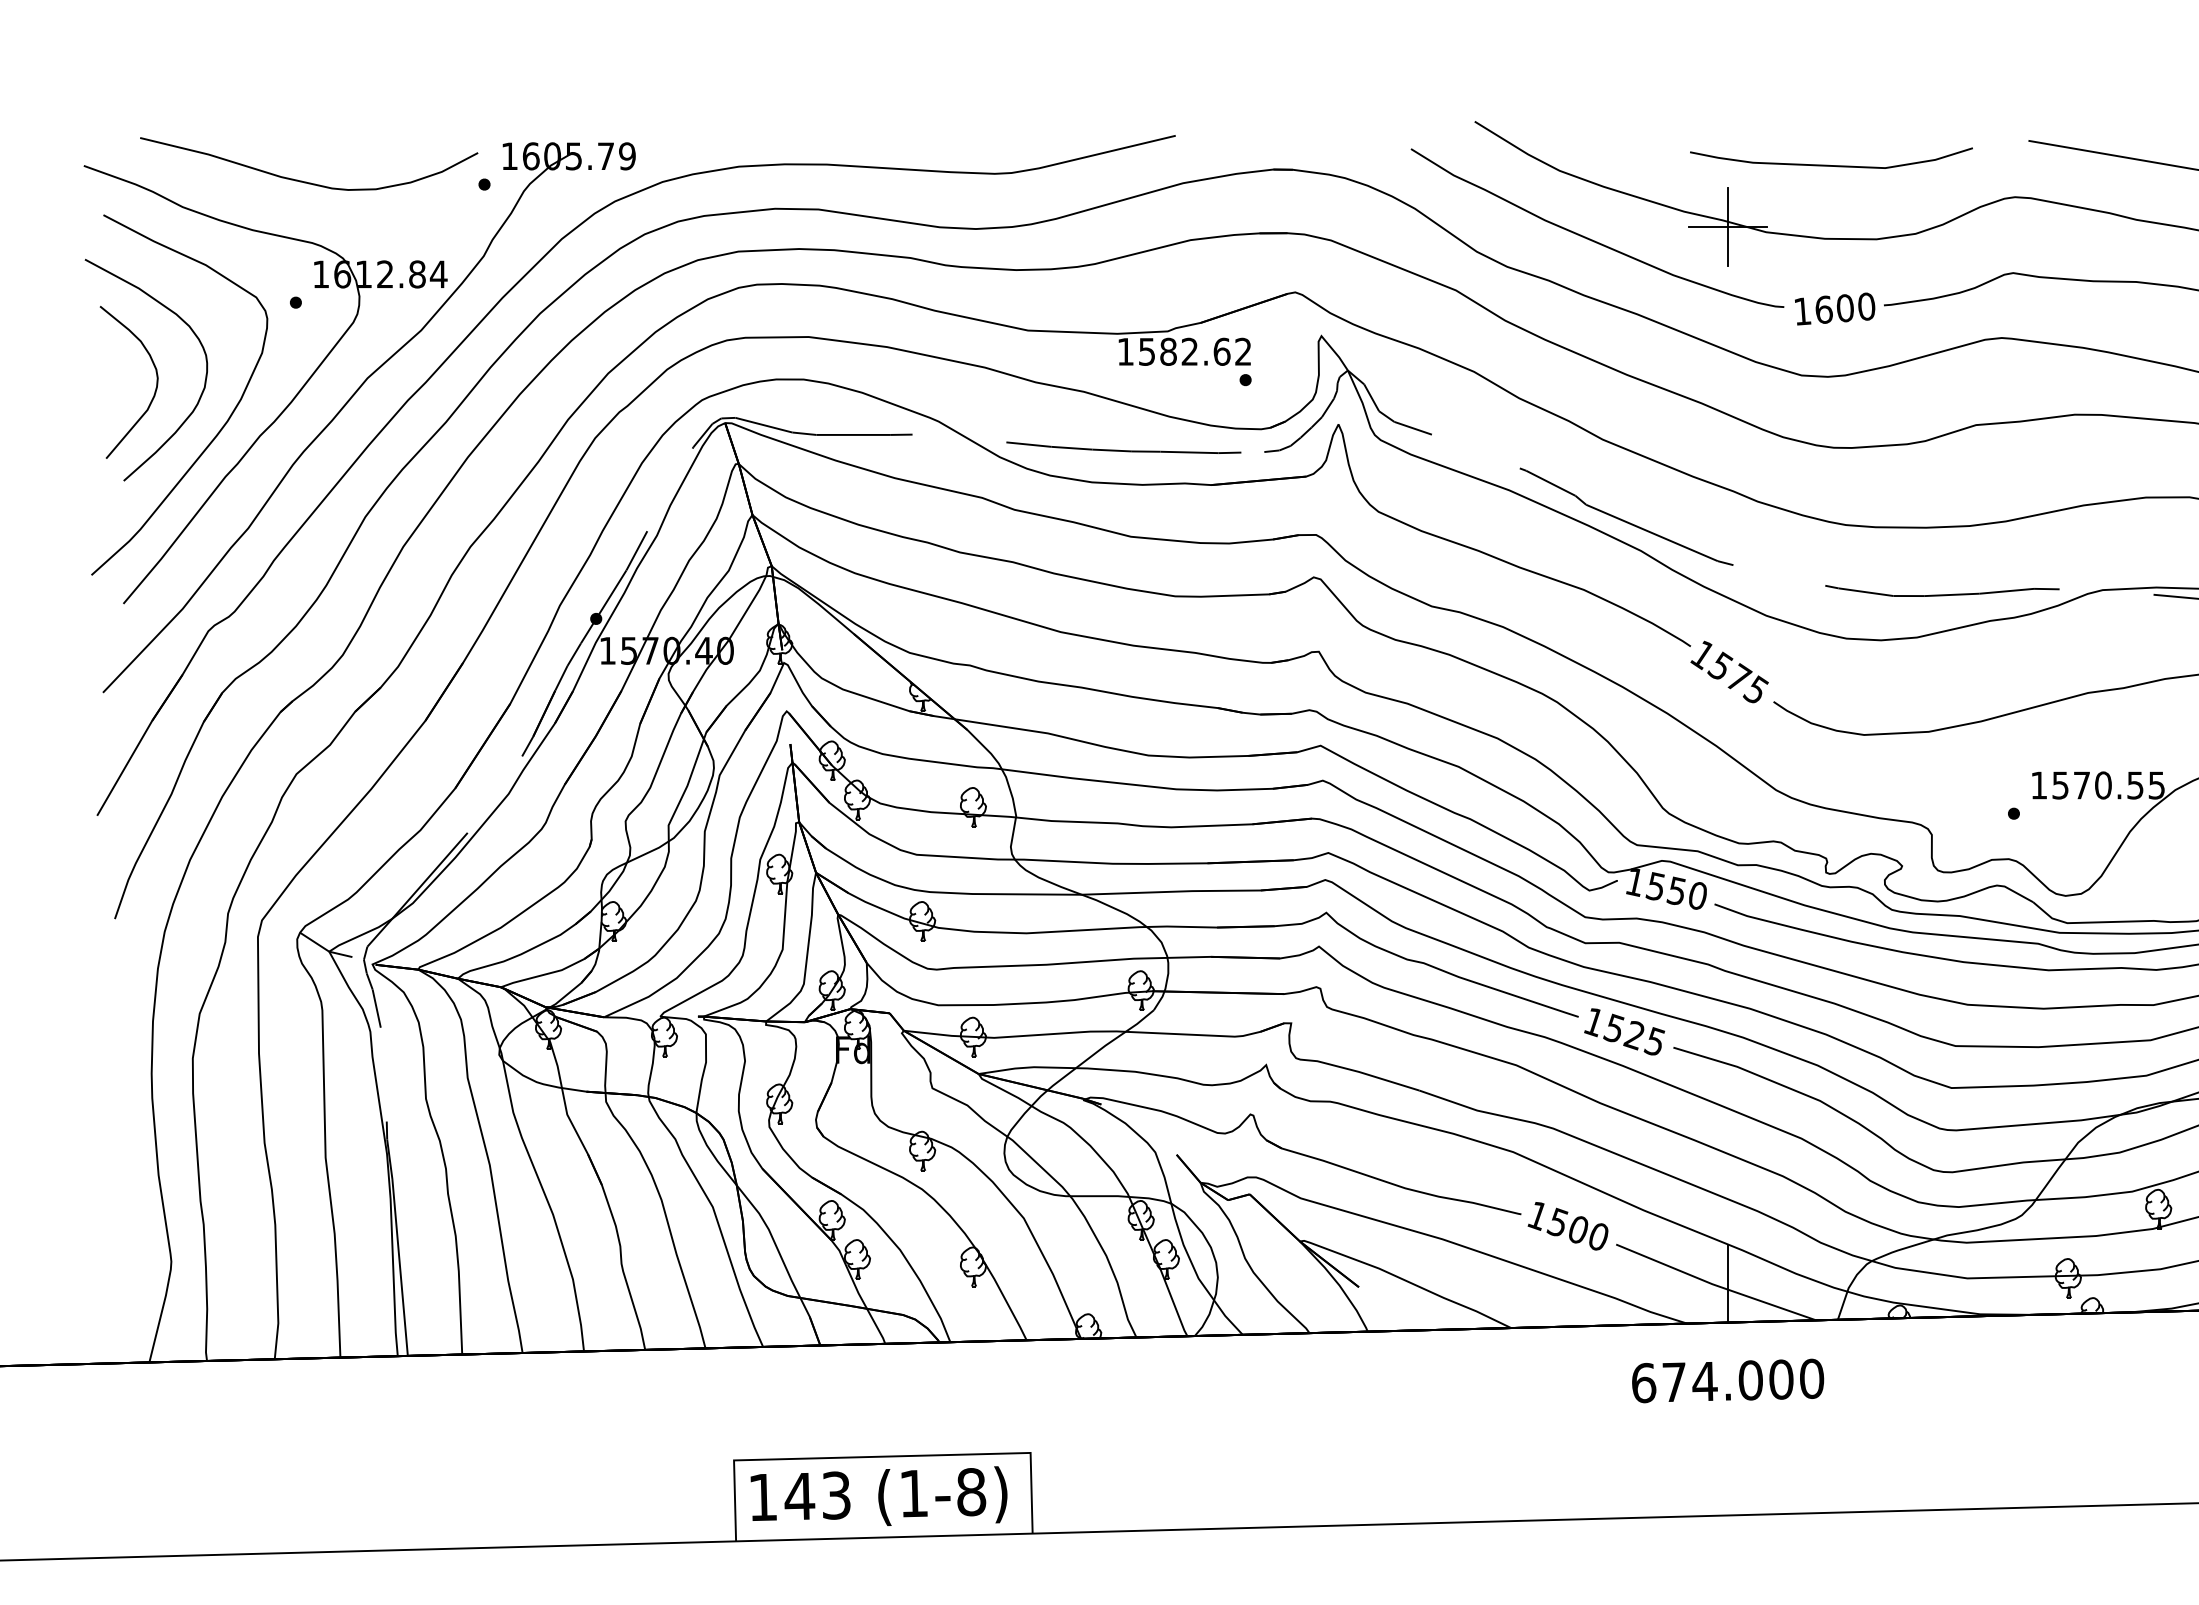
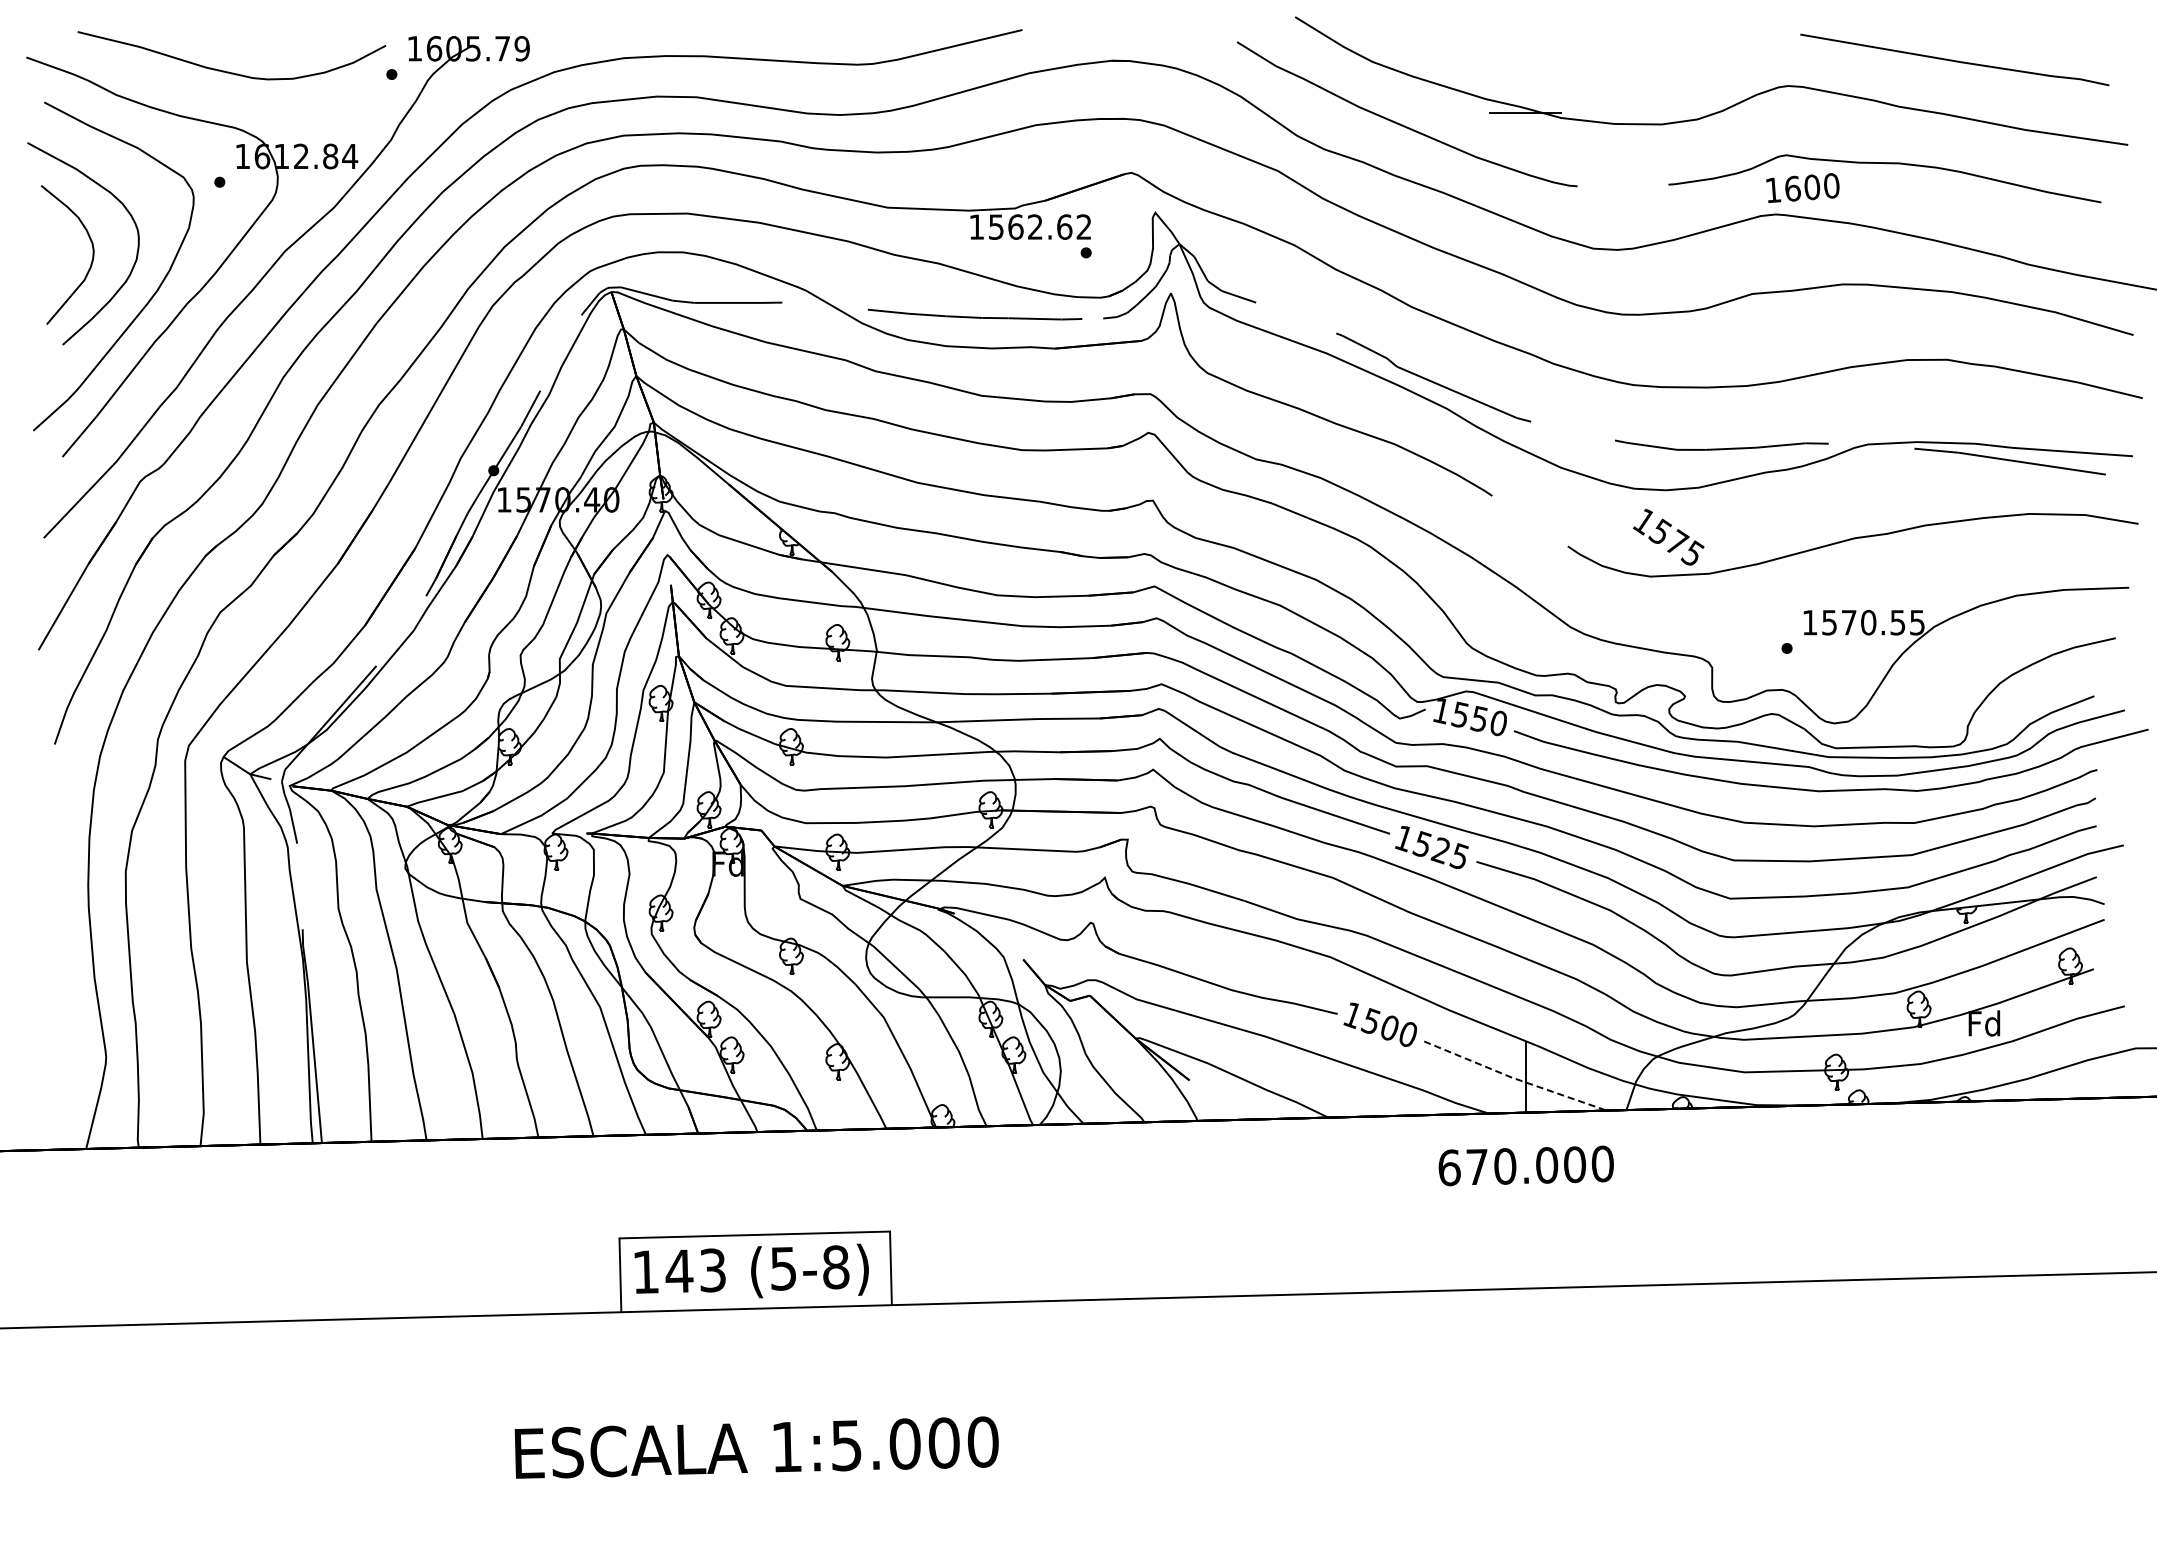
curve: (1831, 164) -> (1620, 56), removed
line: (1727, 226) -> (1525, 112), removed
text: (1834, 308) -> (1802, 187), moved
text: (1168, 351) -> (1015, 226), 1582.62 -> 1562.62
text: (1729, 671) -> (1668, 536), moved
line: (1716, 1285) -> (1515, 1078), solid -> dashed
text: (1704, 1381) -> (1504, 1166), 674.000 -> 670.000
text: (913, 1493) -> (783, 1268), (1-8) -> (5-8)

